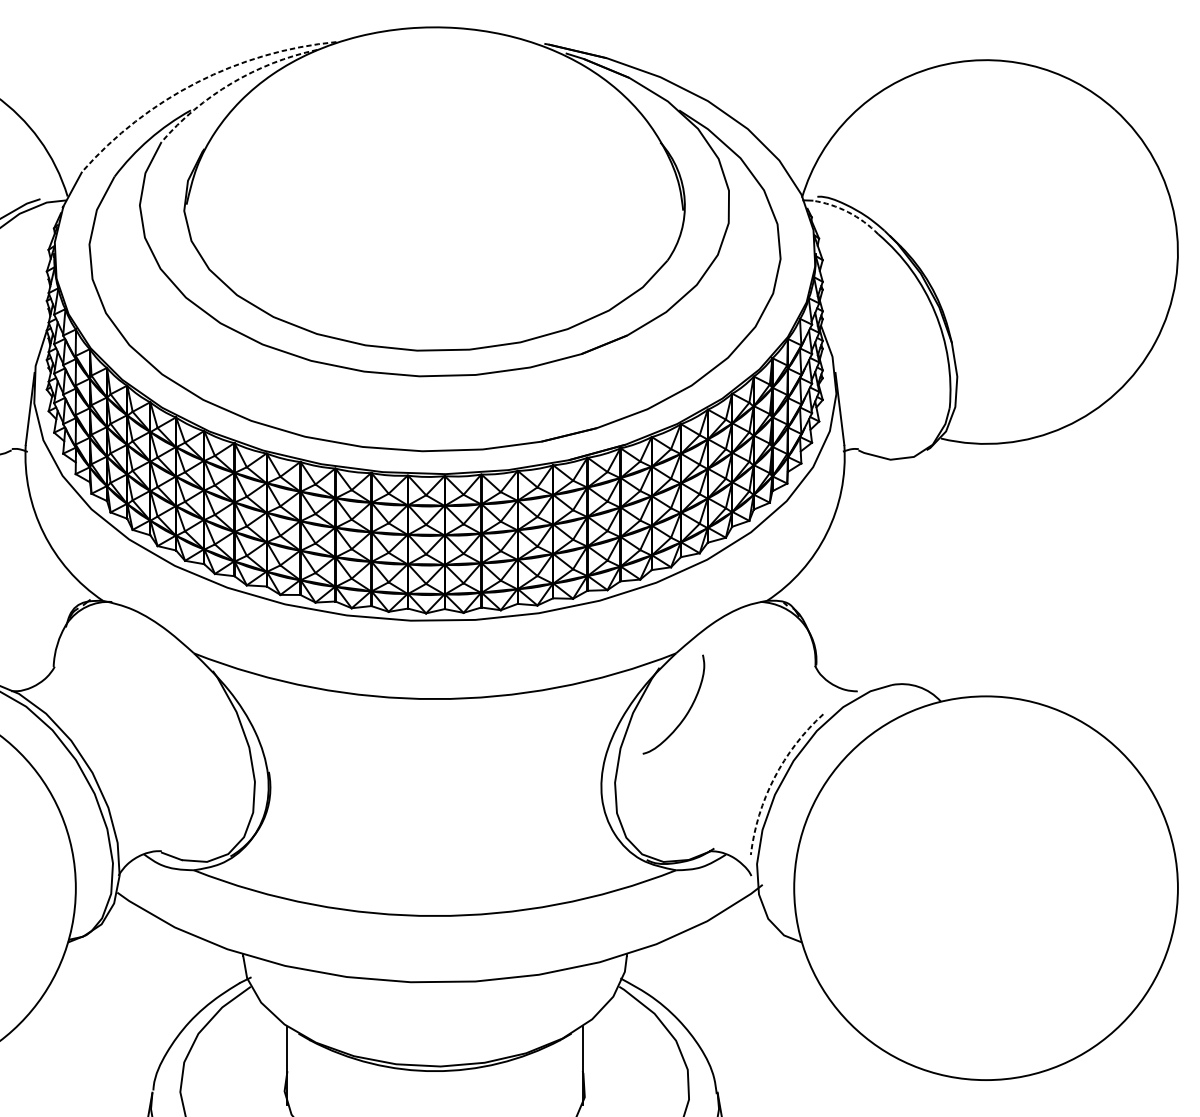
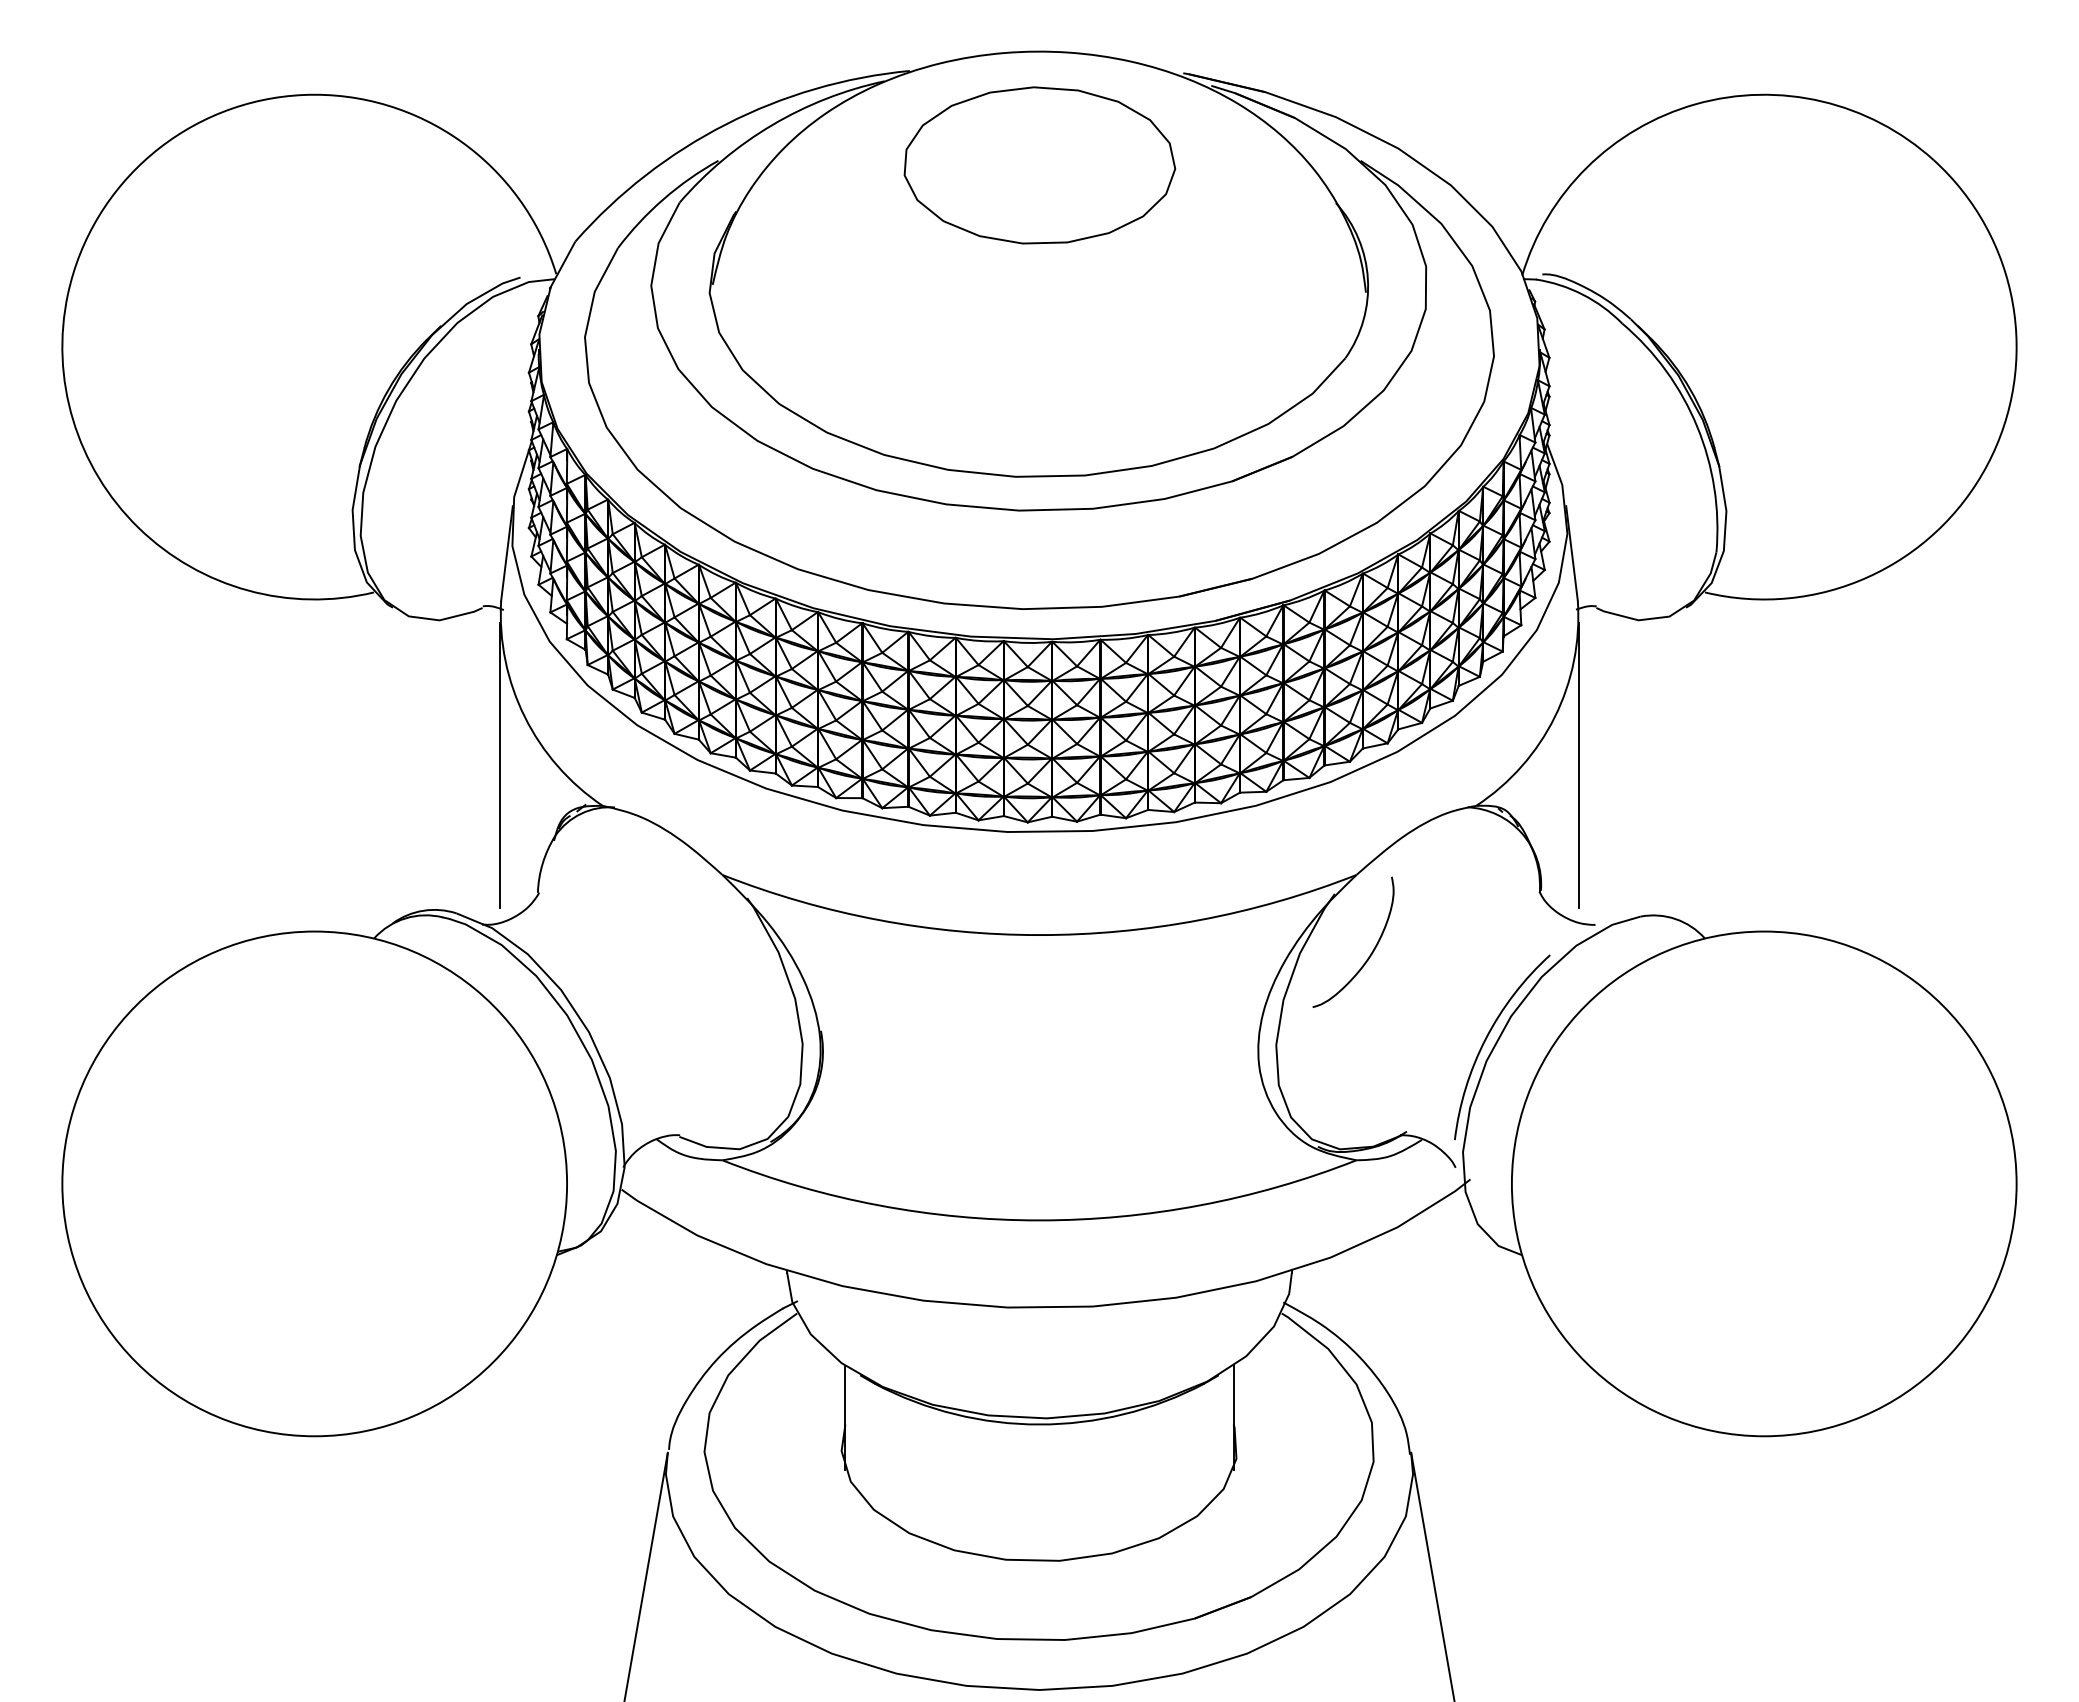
arc: (197, 82) -> (726, 124), dashed -> solid
arc: (232, 83) -> (772, 125), dashed -> solid
part: (435, 113) -> (1039, 165), added
arc: (847, 212) -> (1582, 294), dashed -> solid
line: (24, 570) -> (499, 765), added
line: (845, 570) -> (1579, 765), added
arc: (774, 777) -> (1485, 1038), dashed -> solid

